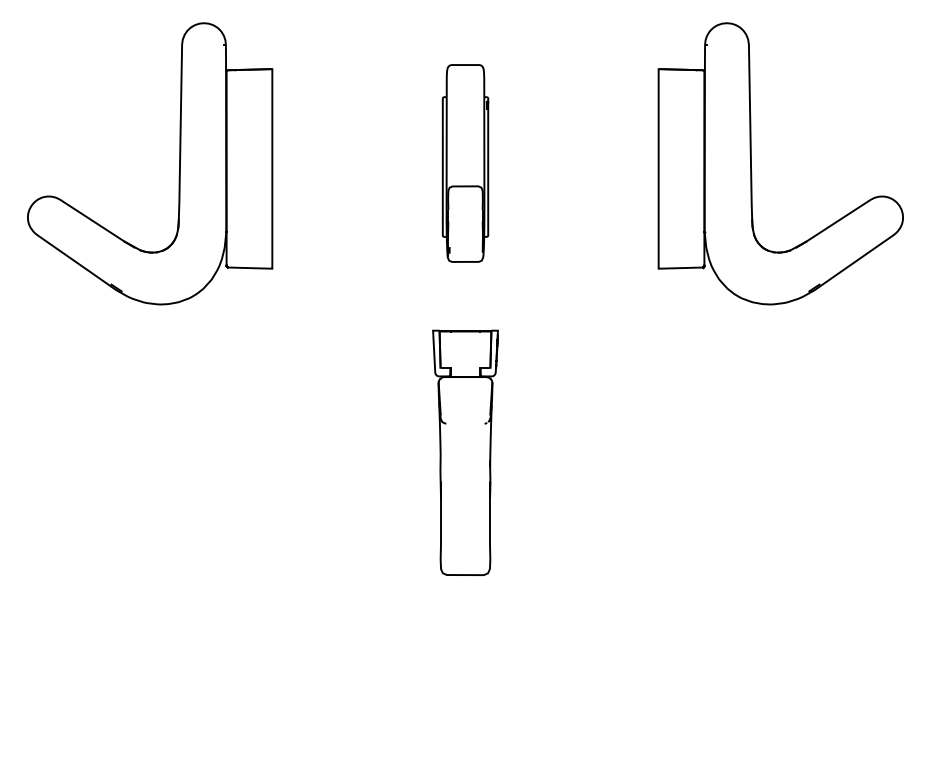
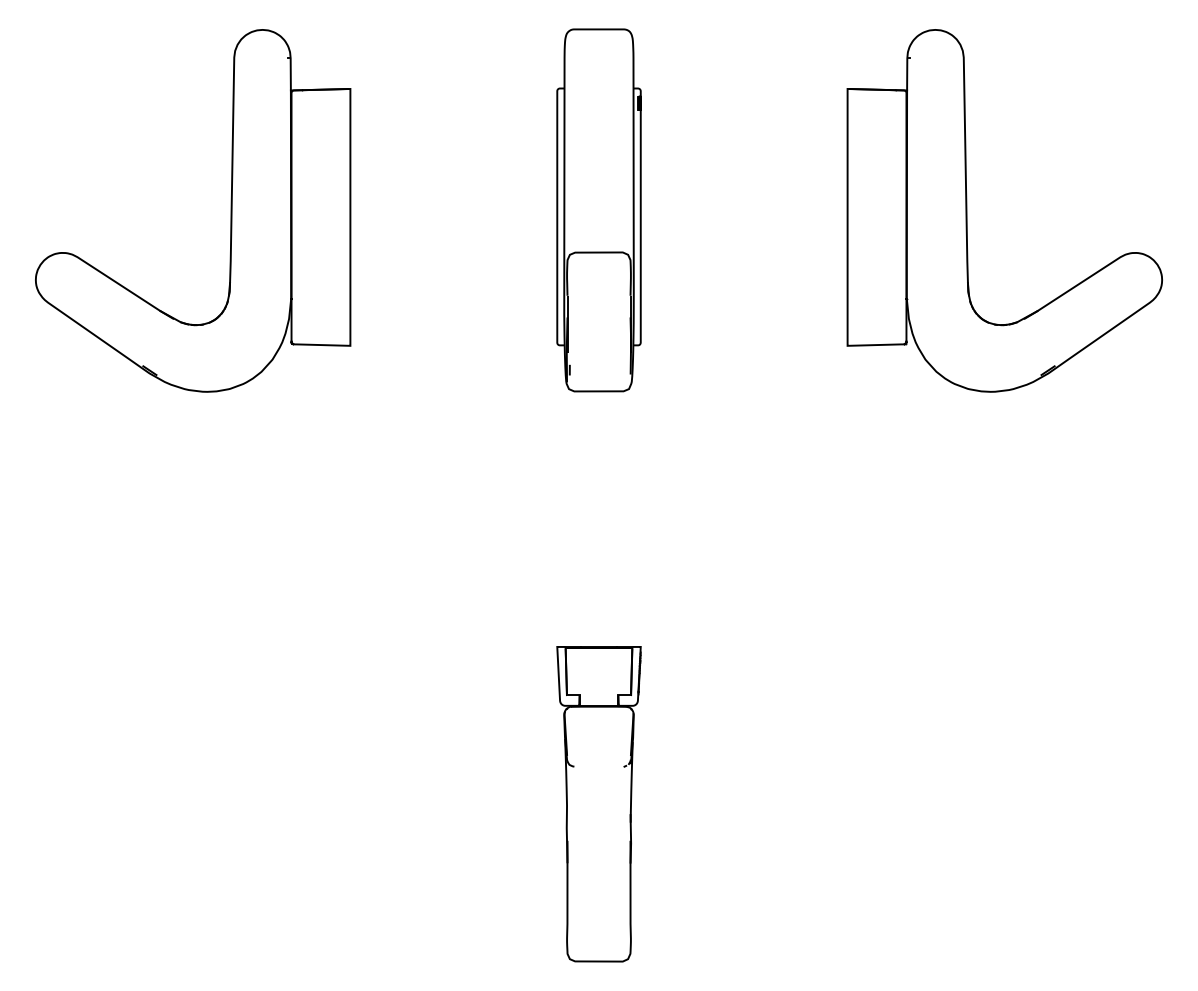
part: (465, 163) -> (599, 210), size x1.43
part: (465, 452) -> (599, 803), moved

